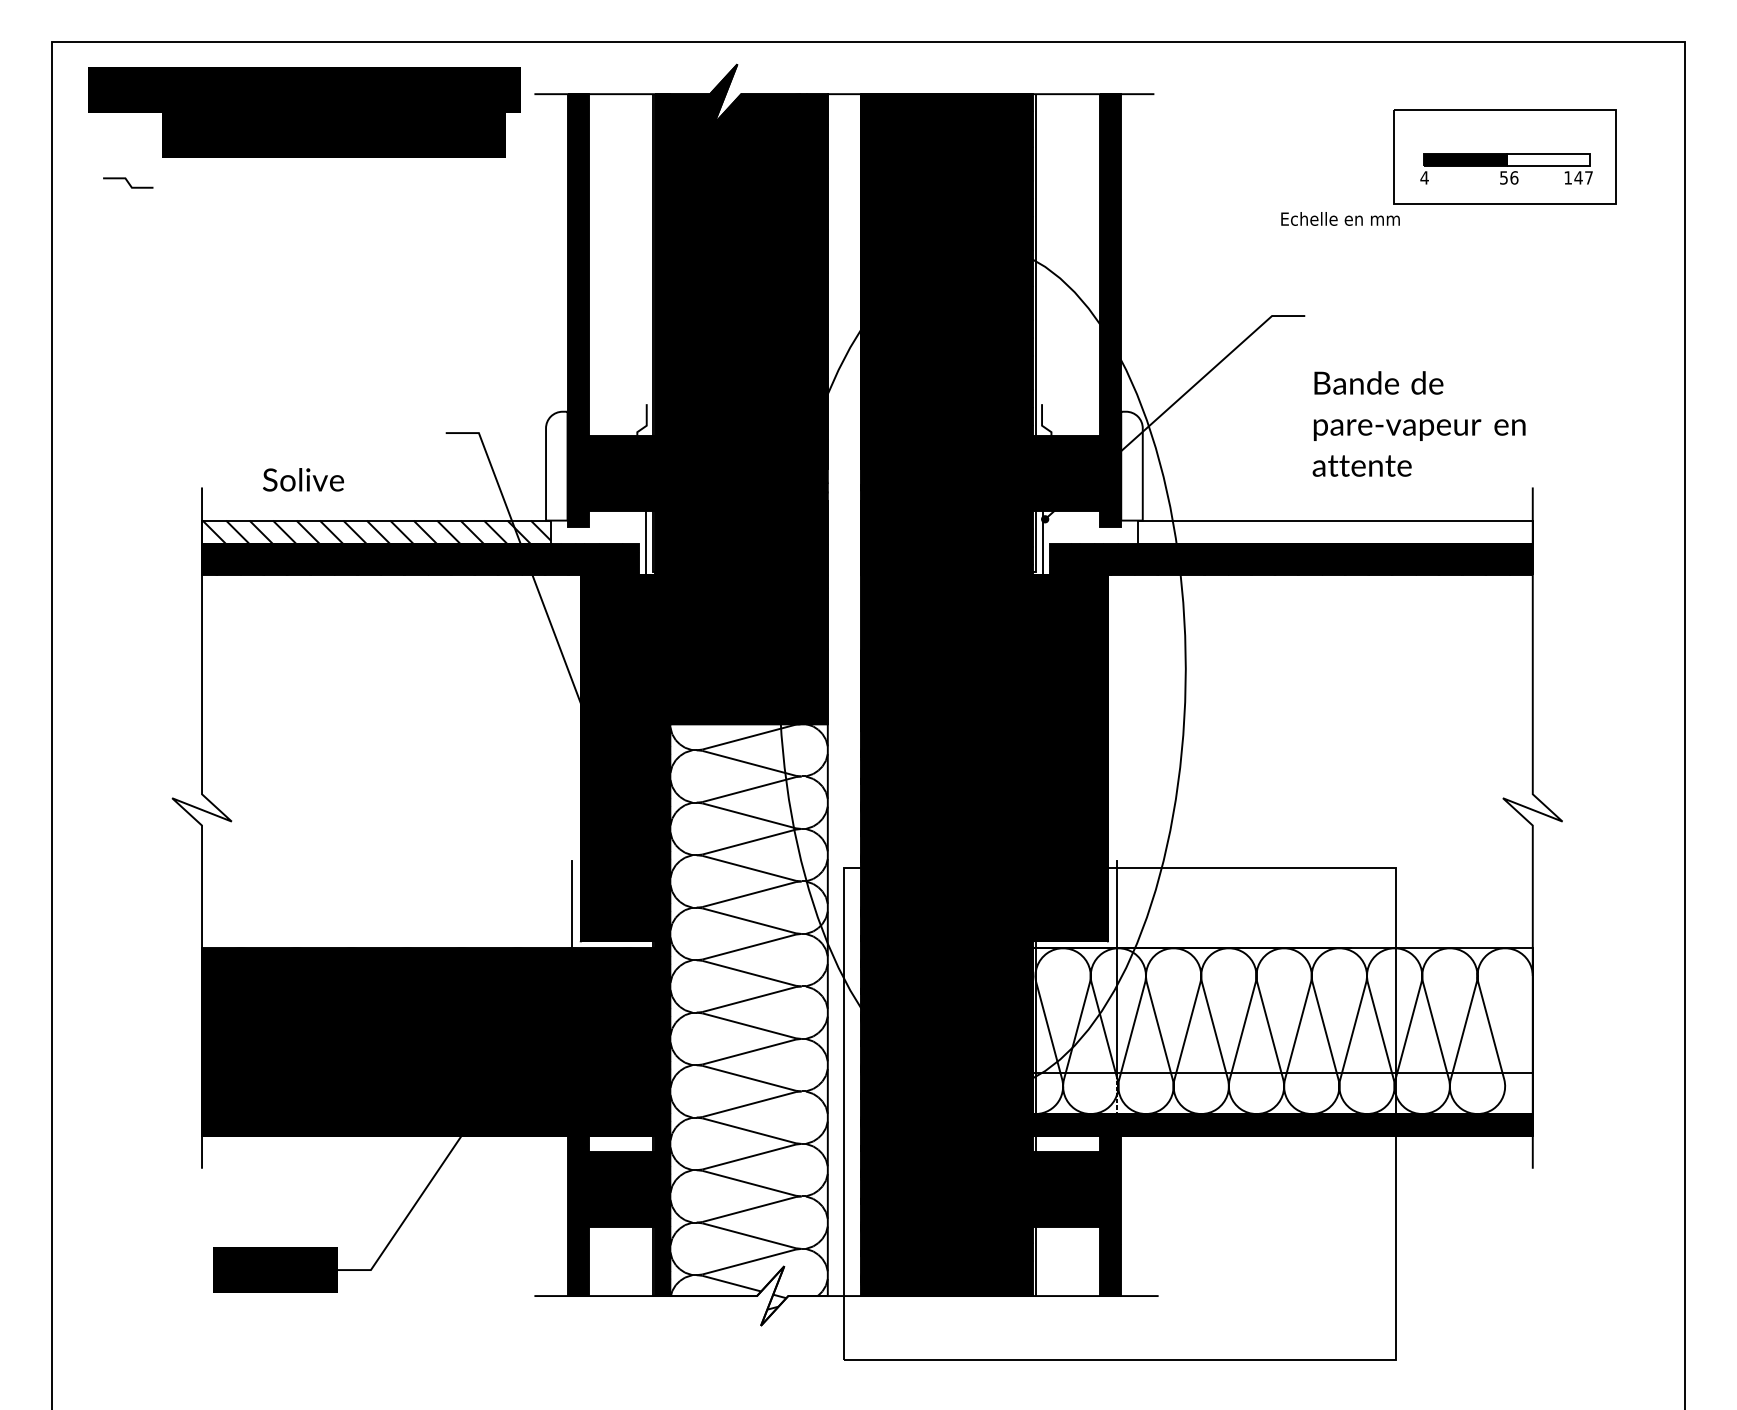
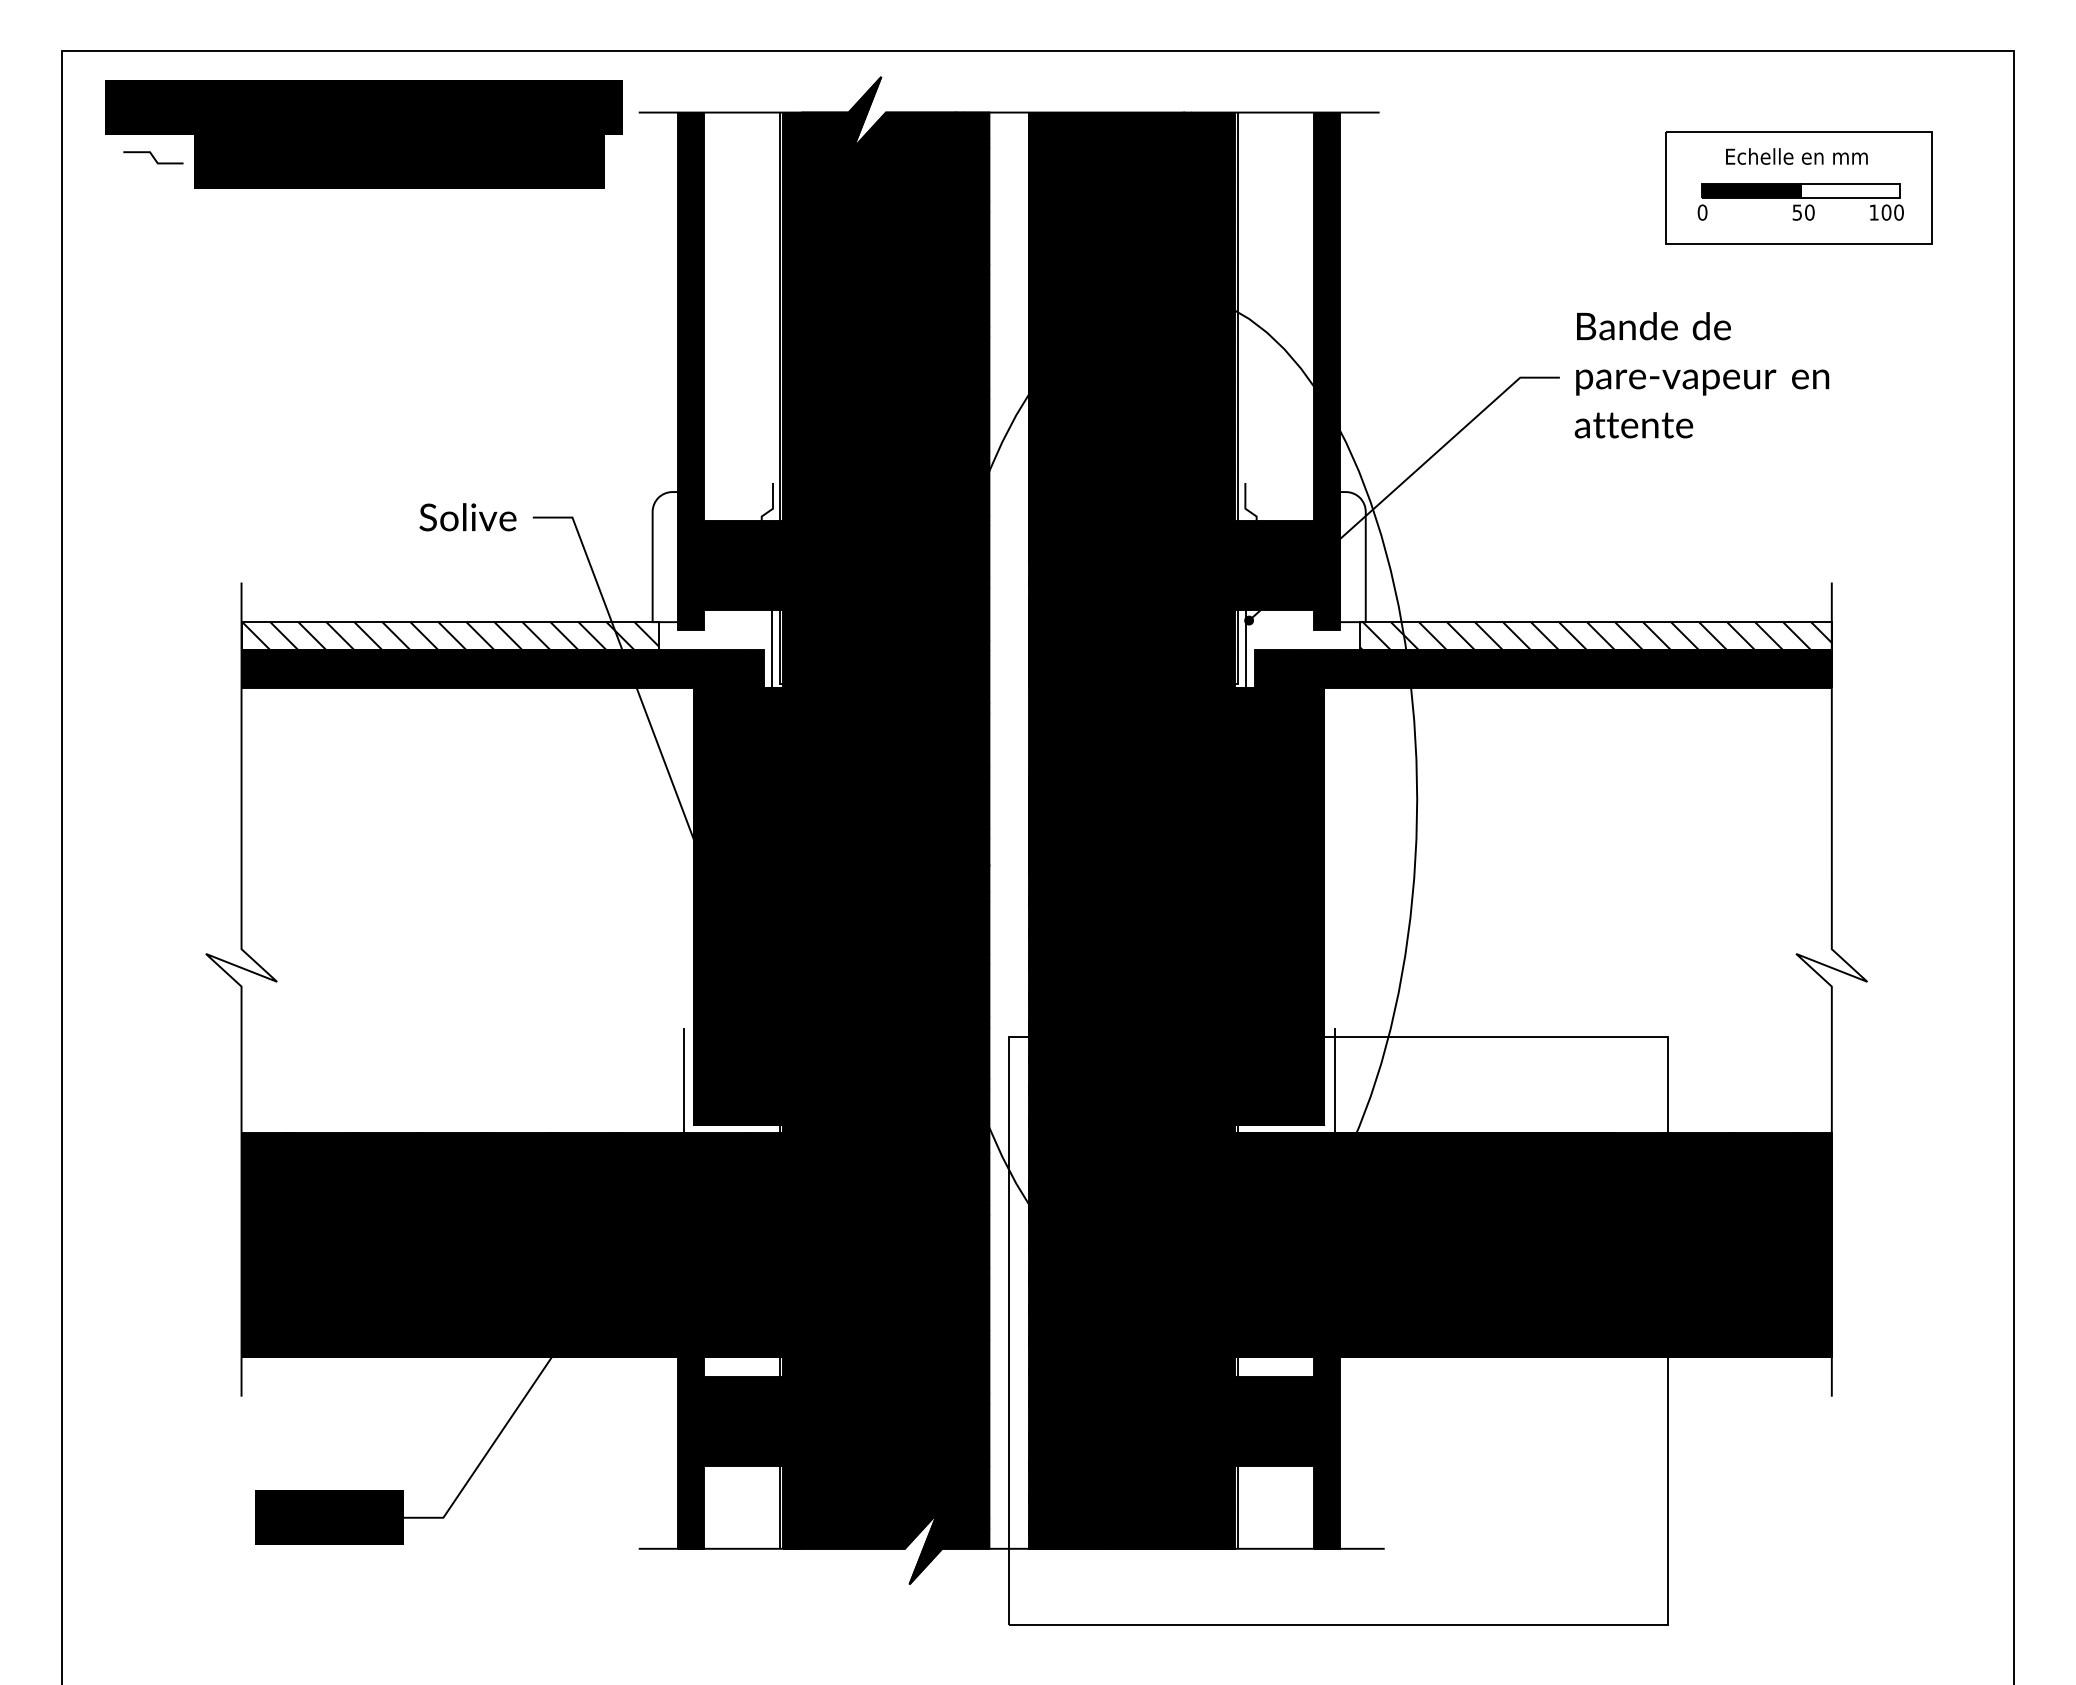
text: (1424, 177) -> (1702, 212), 4 -> 0
text: (1514, 177) -> (1809, 212), 56 -> 50
text: (1583, 177) -> (1892, 212), 147 -> 100
line: (128, 182) -> (153, 157), moved
text: (1340, 218) -> (1796, 155), moved
text: (1418, 423) -> (1701, 374), moved
text: (303, 479) -> (467, 516), moved
hatch: (1334, 531) -> (1594, 635), added
fill: (748, 1024) -> (894, 1224), added
fill: (1282, 1031) -> (1532, 1232), added

